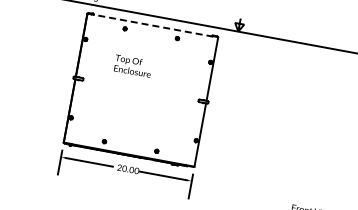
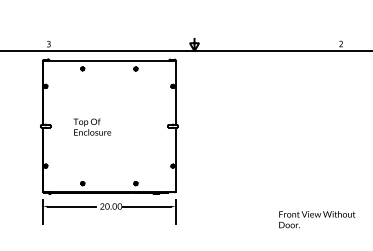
line: (152, 25) -> (109, 60), dashed -> solid
text: (133, 65) -> (92, 126), moved

